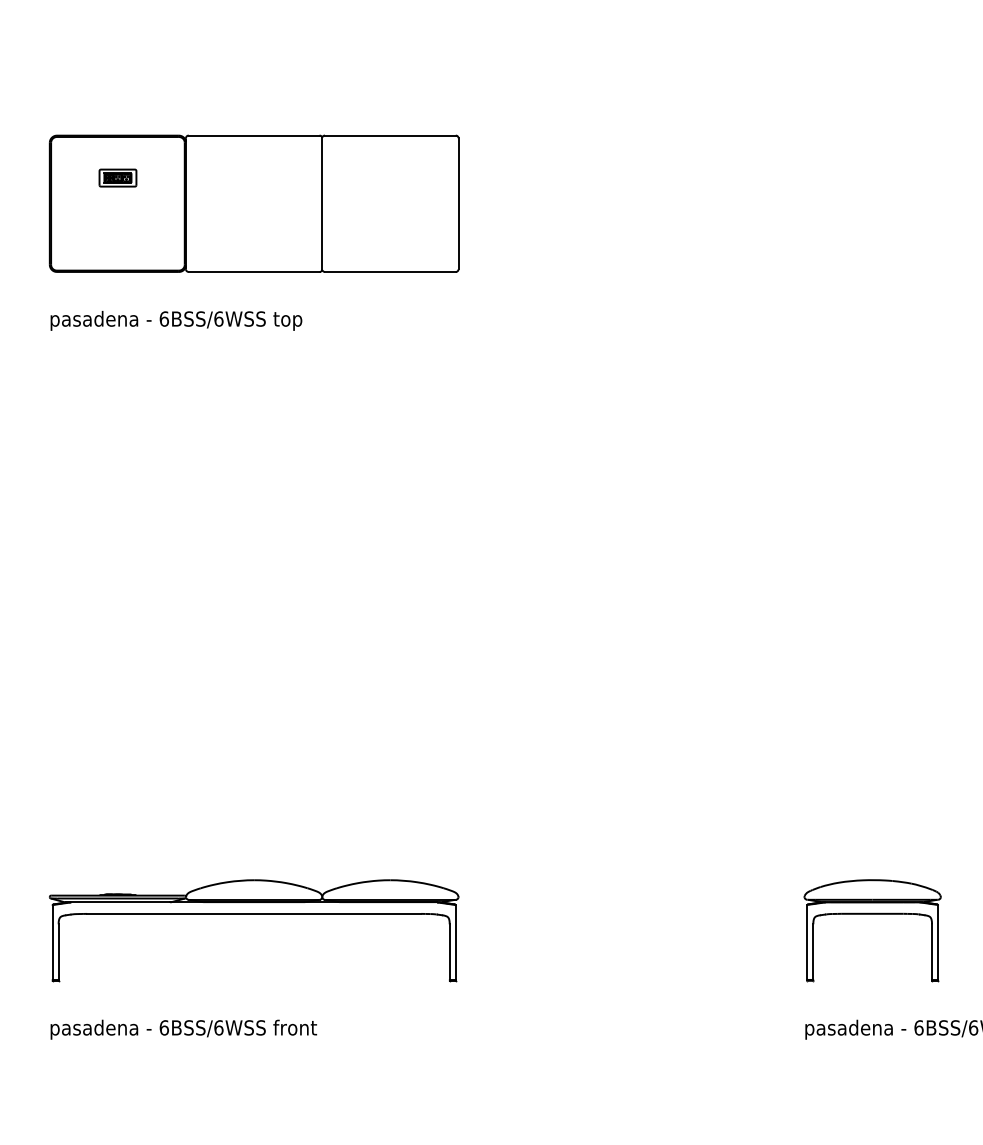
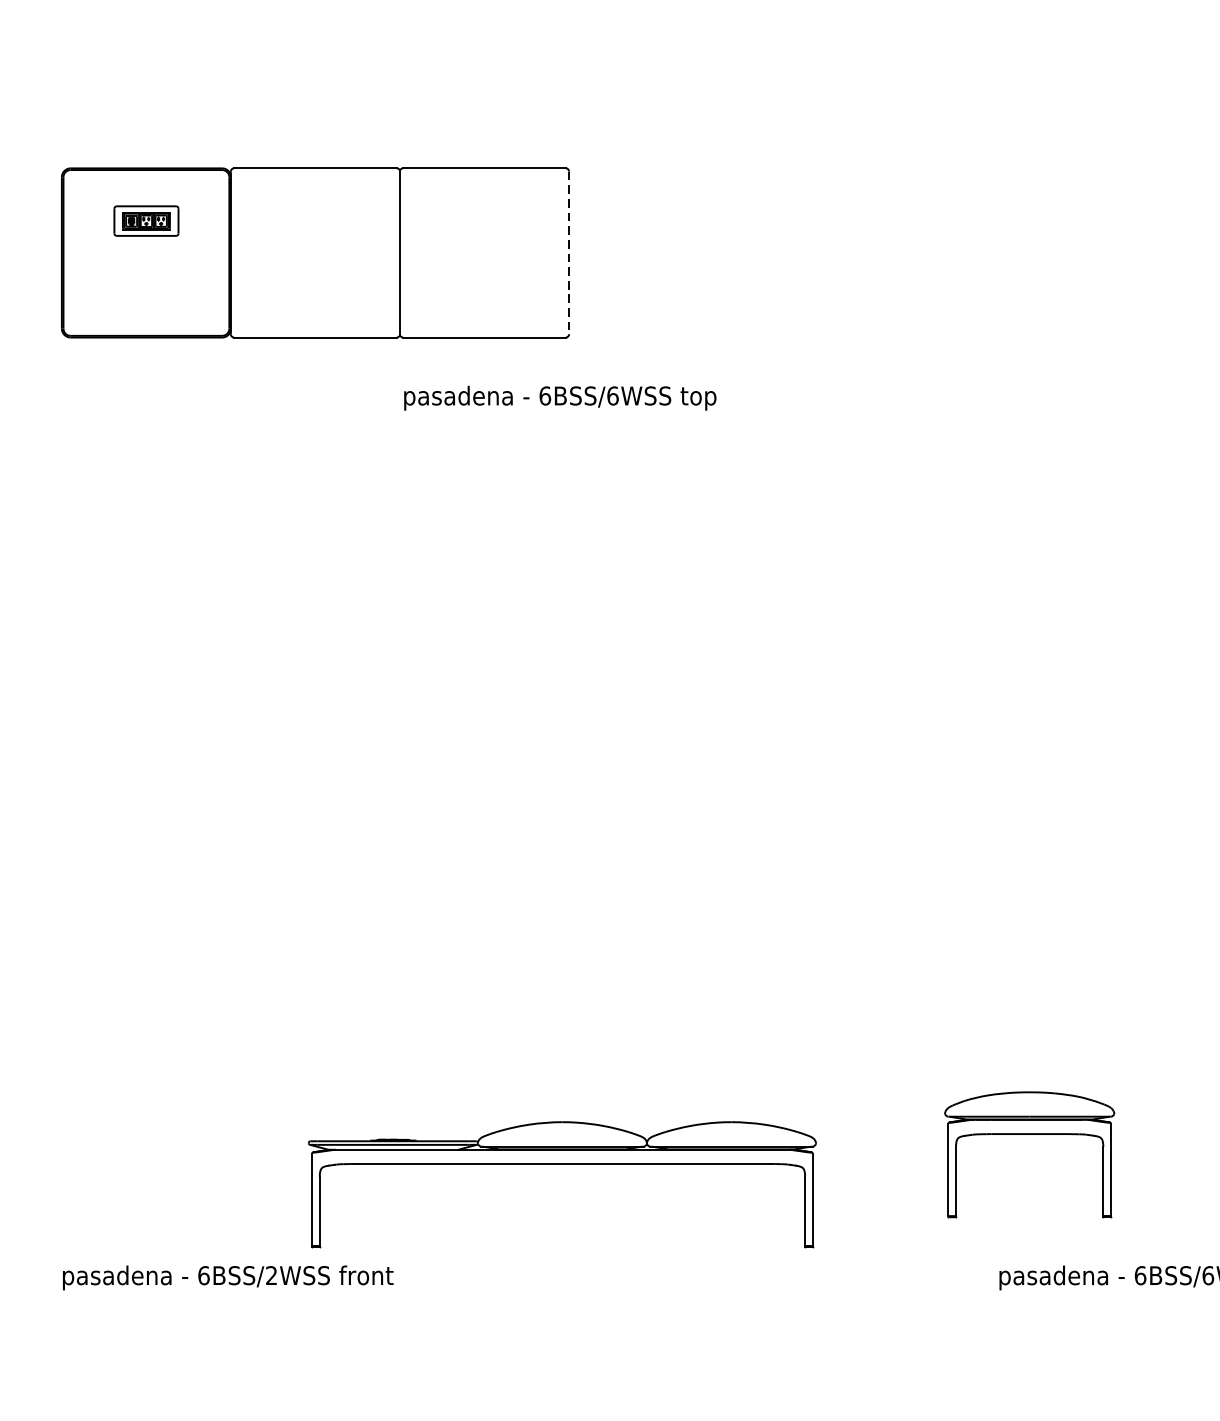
part: (117, 177) -> (145, 220), size x1.4
line: (458, 203) -> (569, 252), solid -> dashed
text: (176, 320) -> (560, 397), moved
part: (254, 914) -> (562, 1164), moved
part: (872, 914) -> (1029, 1134), moved
text: (218, 1027) -> (271, 1275), 6BSS/6WSS -> 6BSS/2WSS

